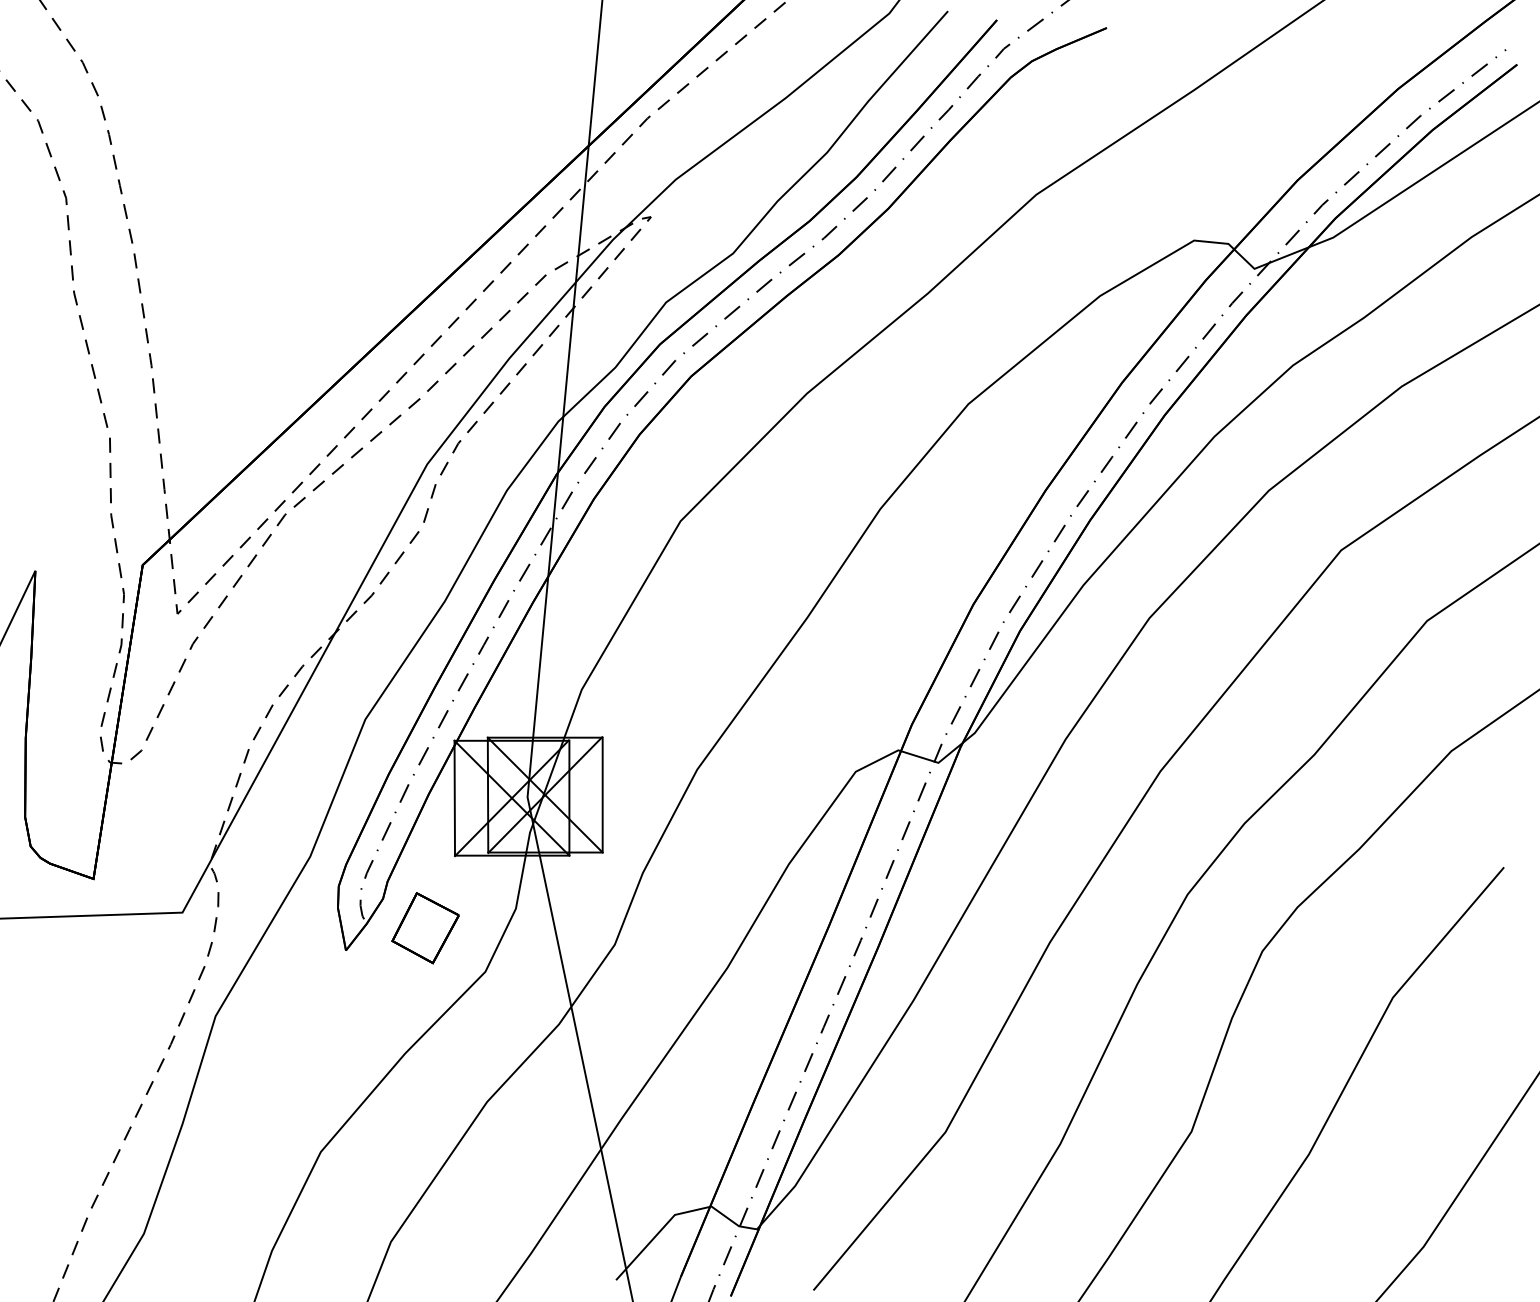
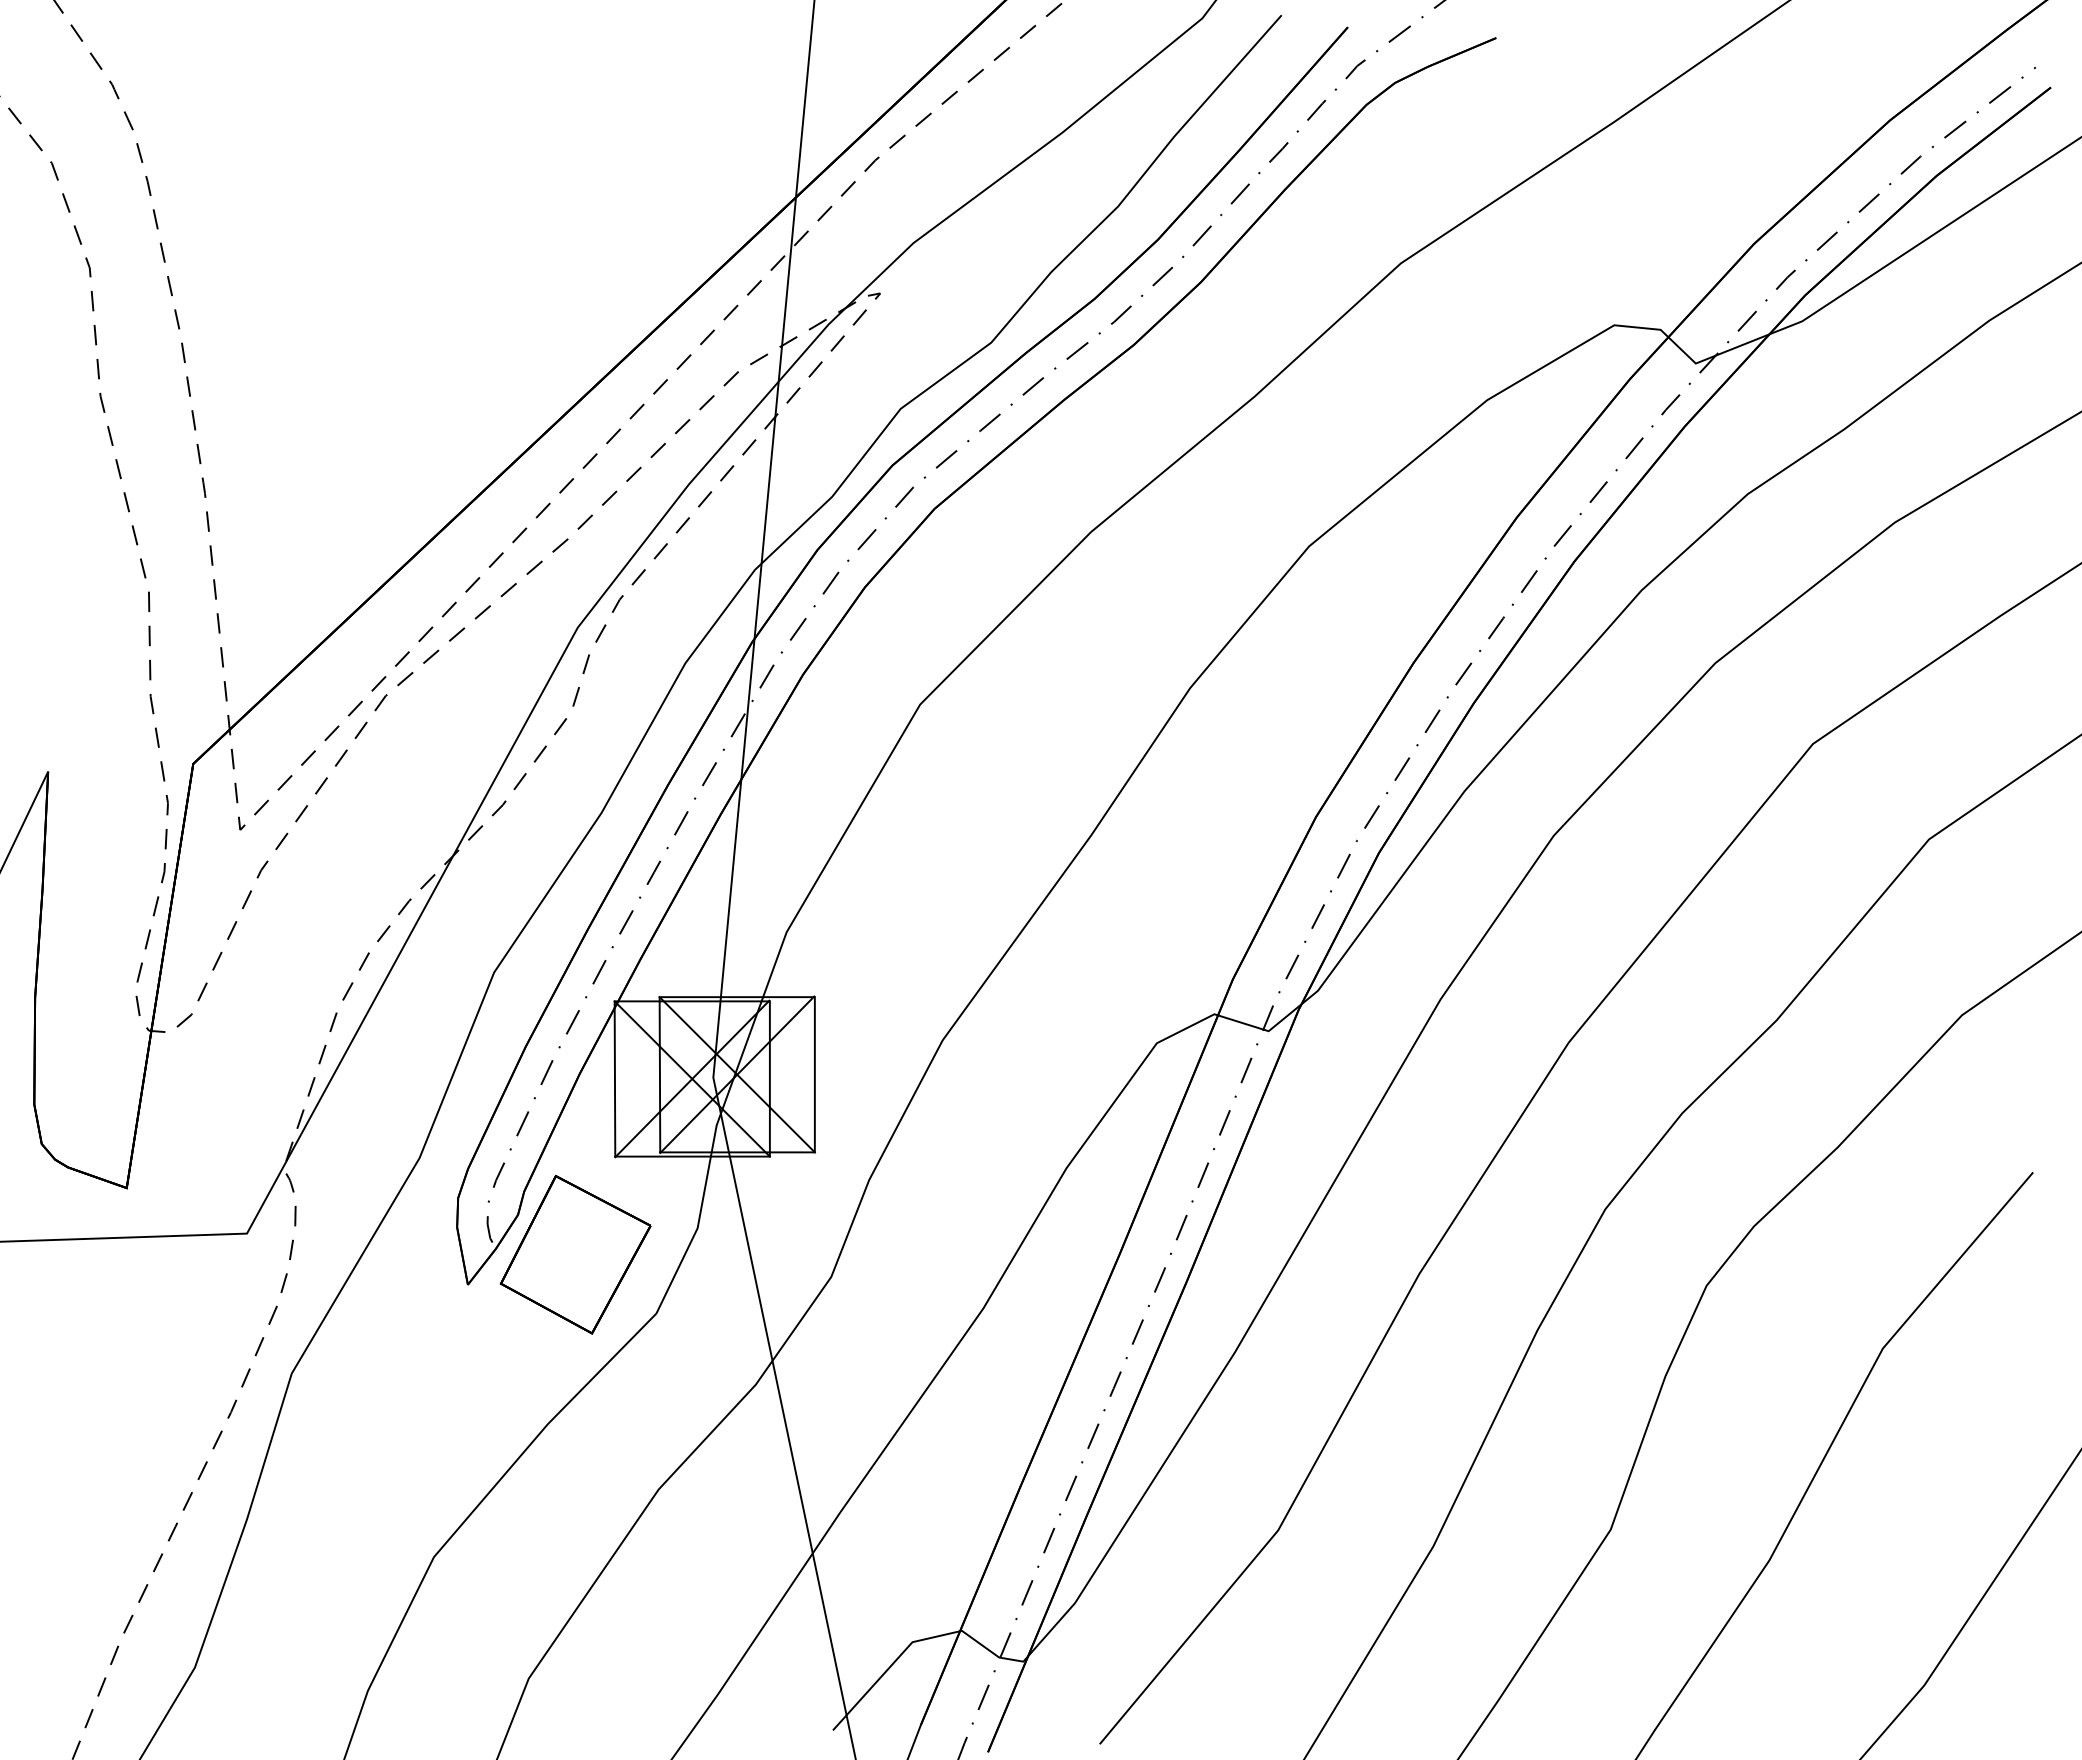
part: (425, 928) -> (575, 1254), size x1.67

